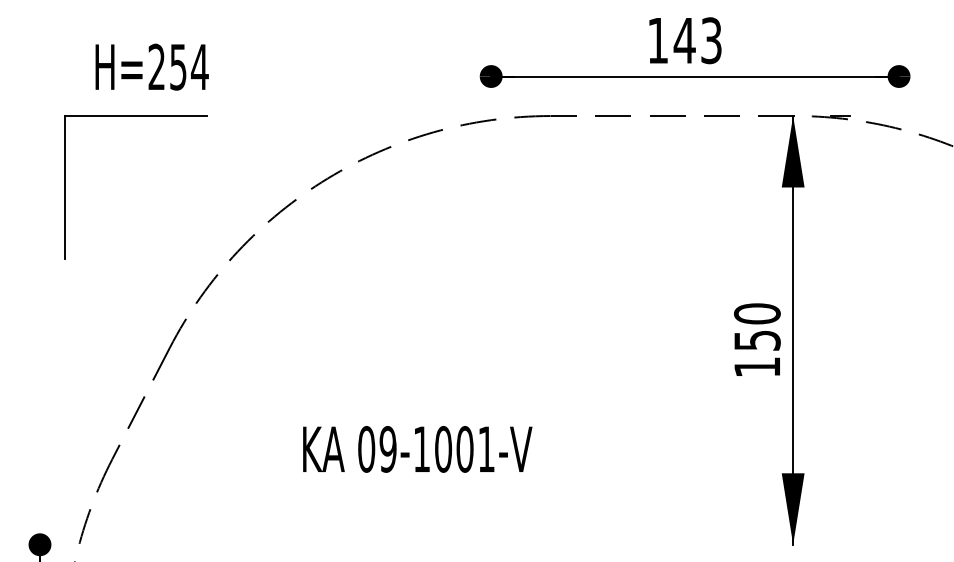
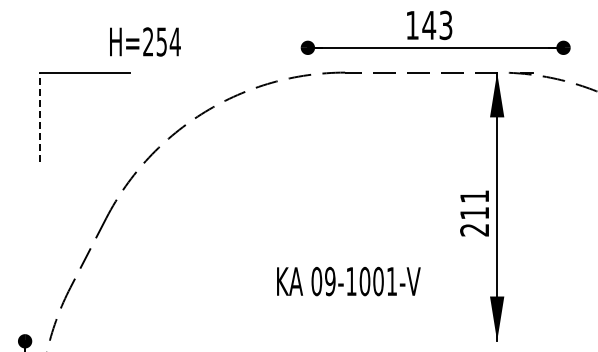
text: (152, 66) -> (145, 41), moved
line: (64, 187) -> (40, 117), solid -> dashed
text: (757, 340) -> (474, 213), 150 -> 211
text: (417, 449) -> (348, 281), moved

